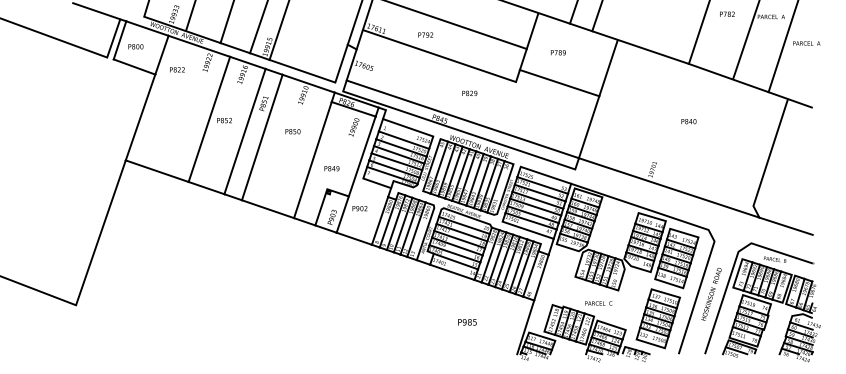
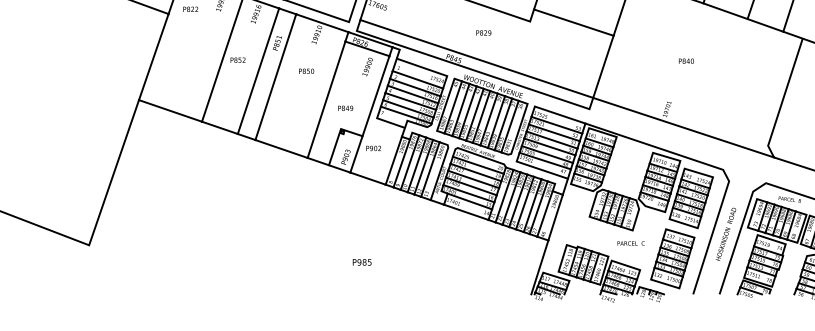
text: (688, 121) -> (685, 61), moved
text: (598, 303) -> (630, 243), moved
text: (467, 322) -> (362, 262), moved

